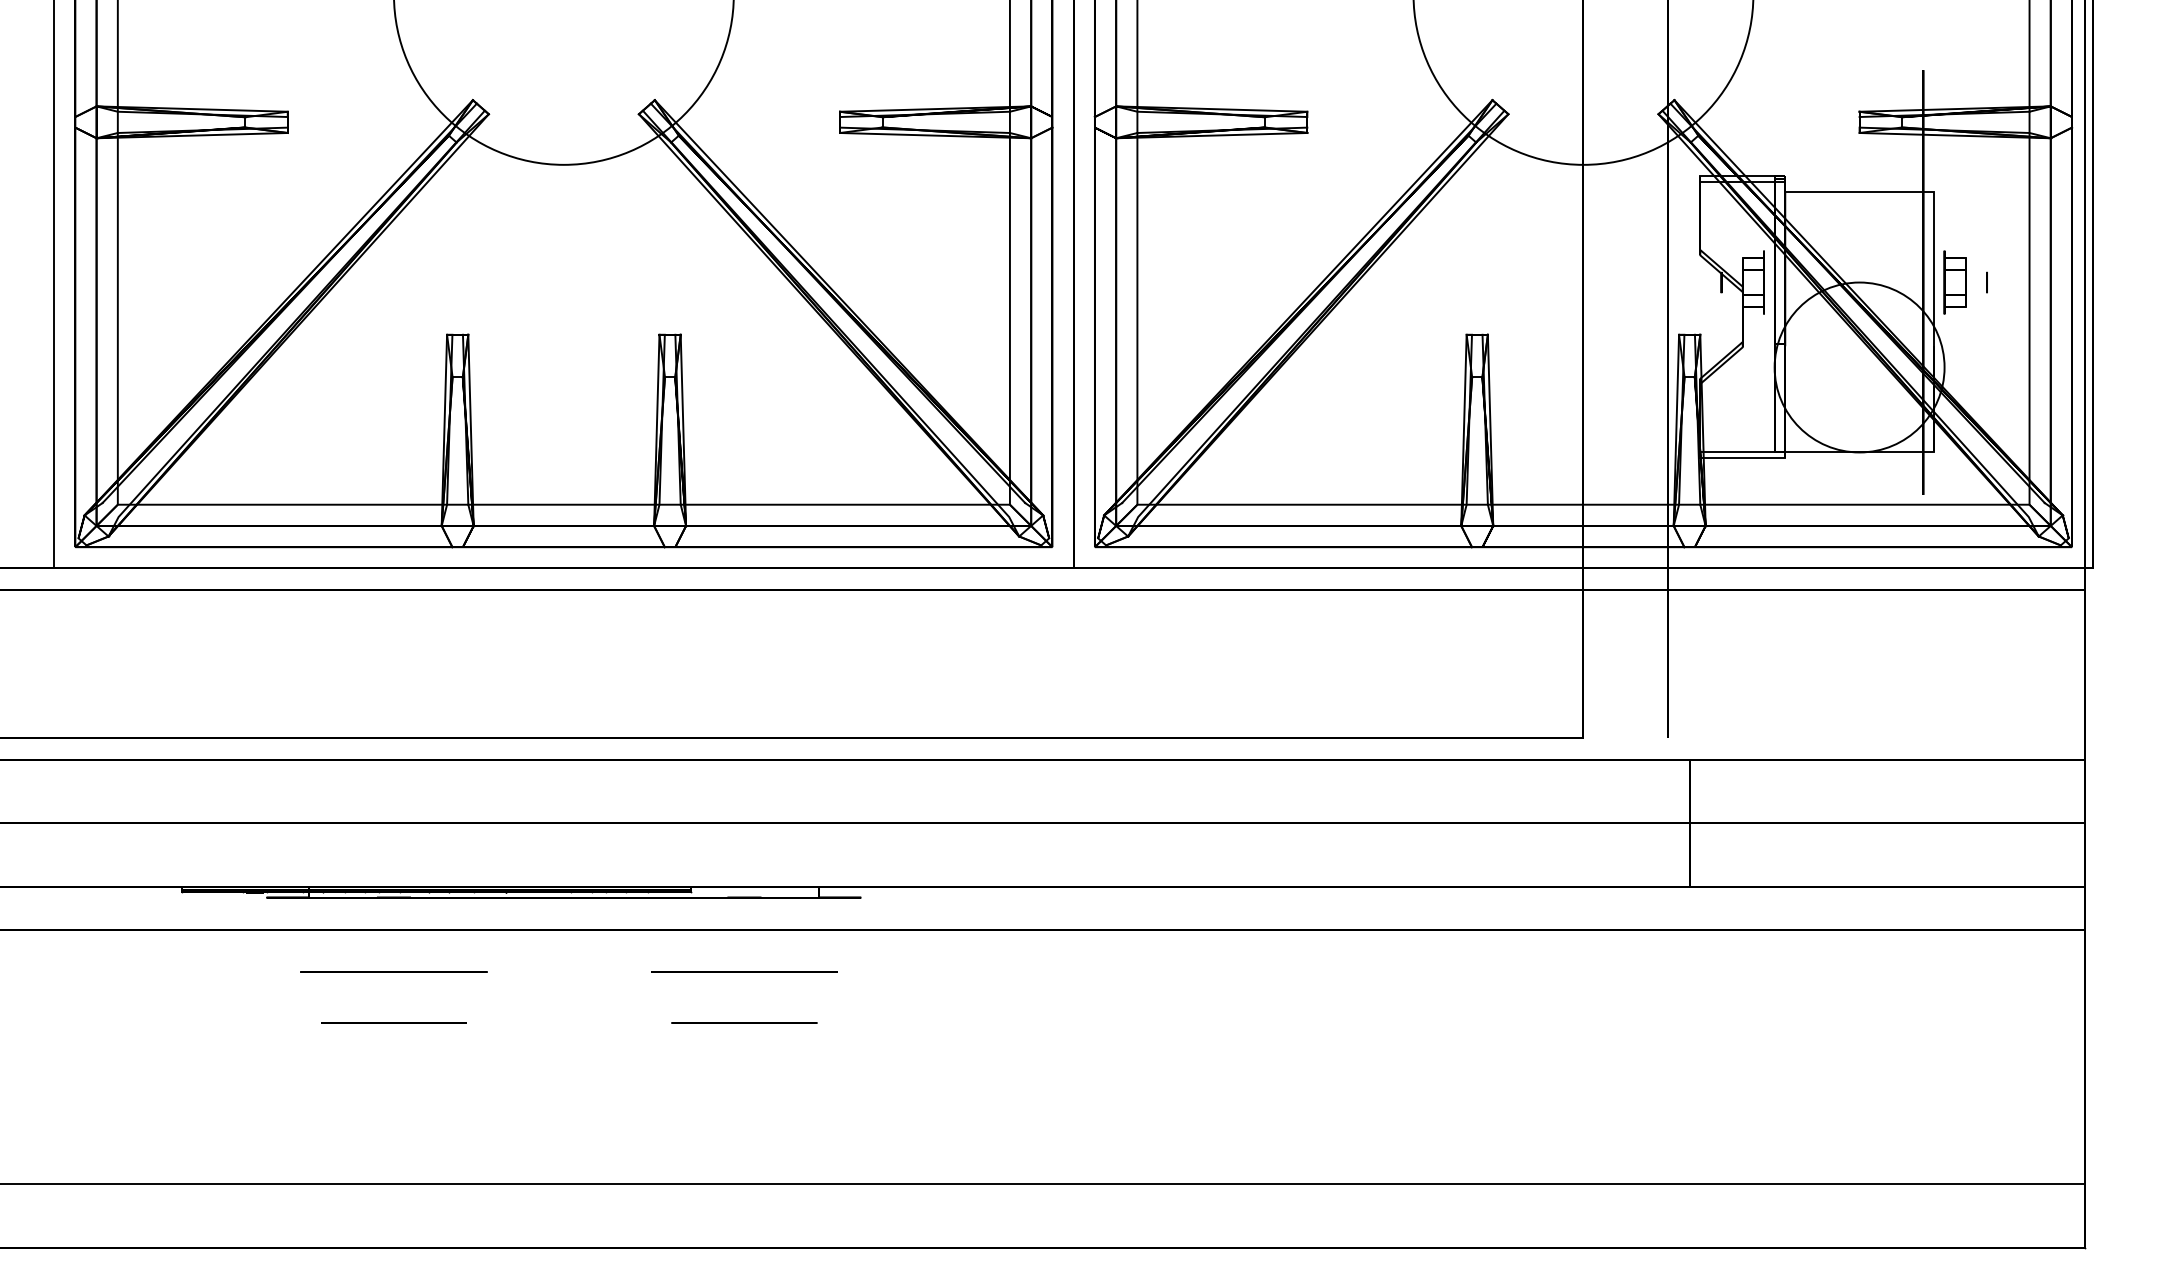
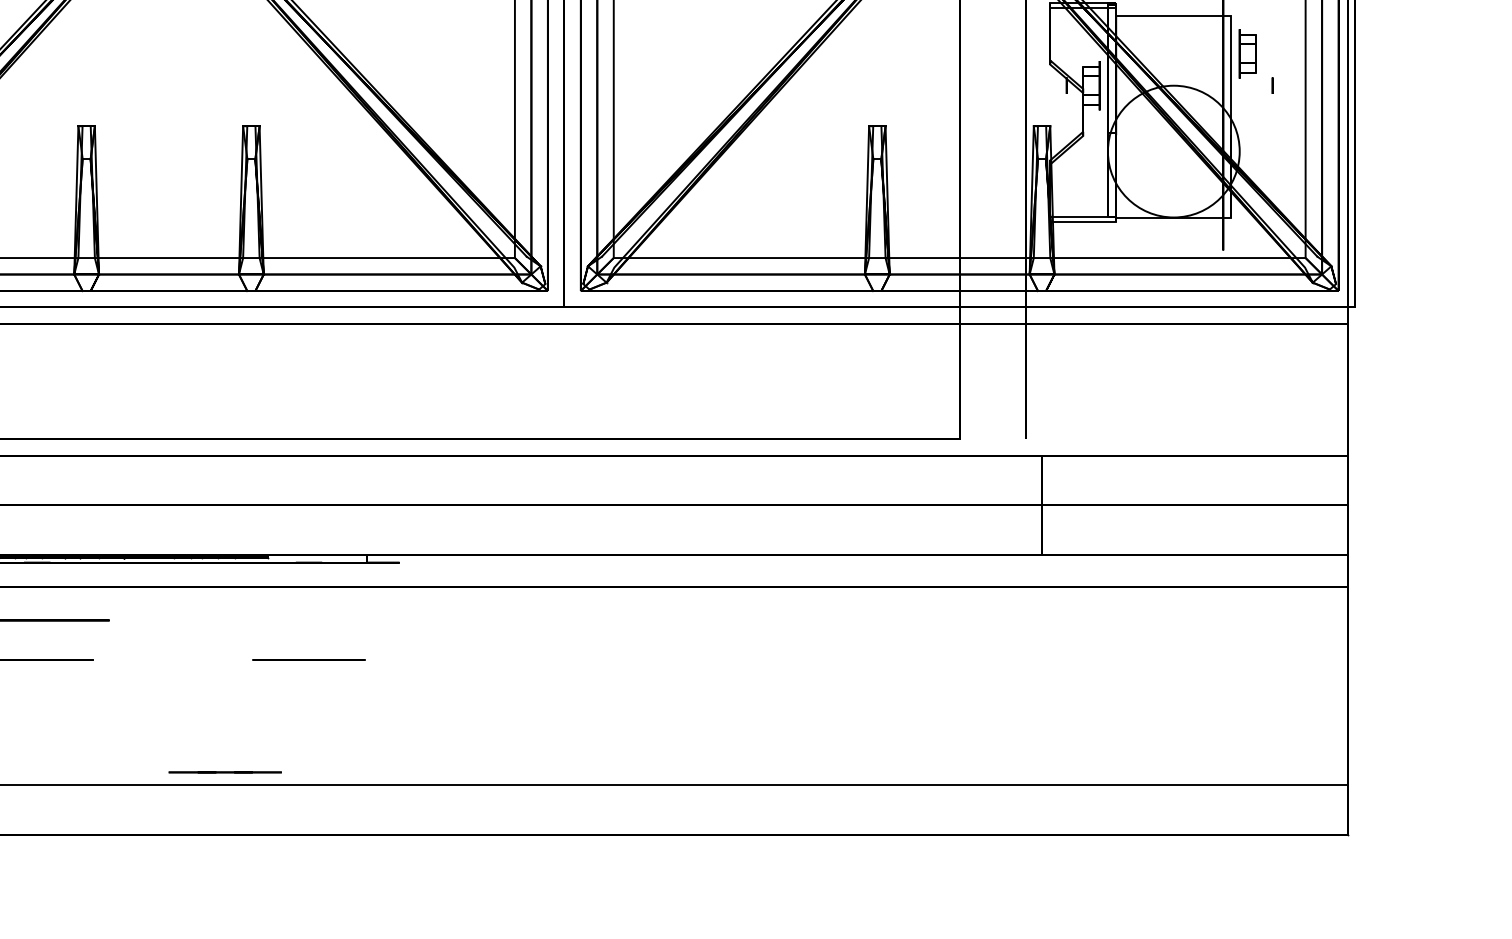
part: (1954, 282) -> (1247, 53), moved
circle: (744, 971) -> (309, 620), removed
line: (636, 1167) -> (225, 772), added

